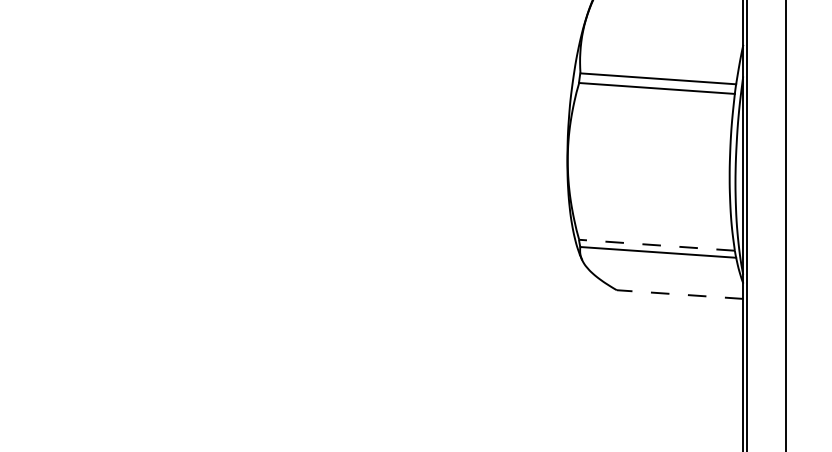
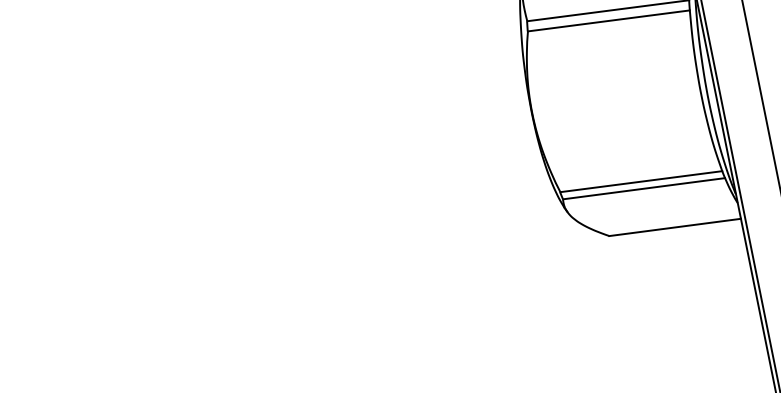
line: (656, 245) -> (640, 182), dashed -> solid
line: (679, 294) -> (674, 227), dashed -> solid

